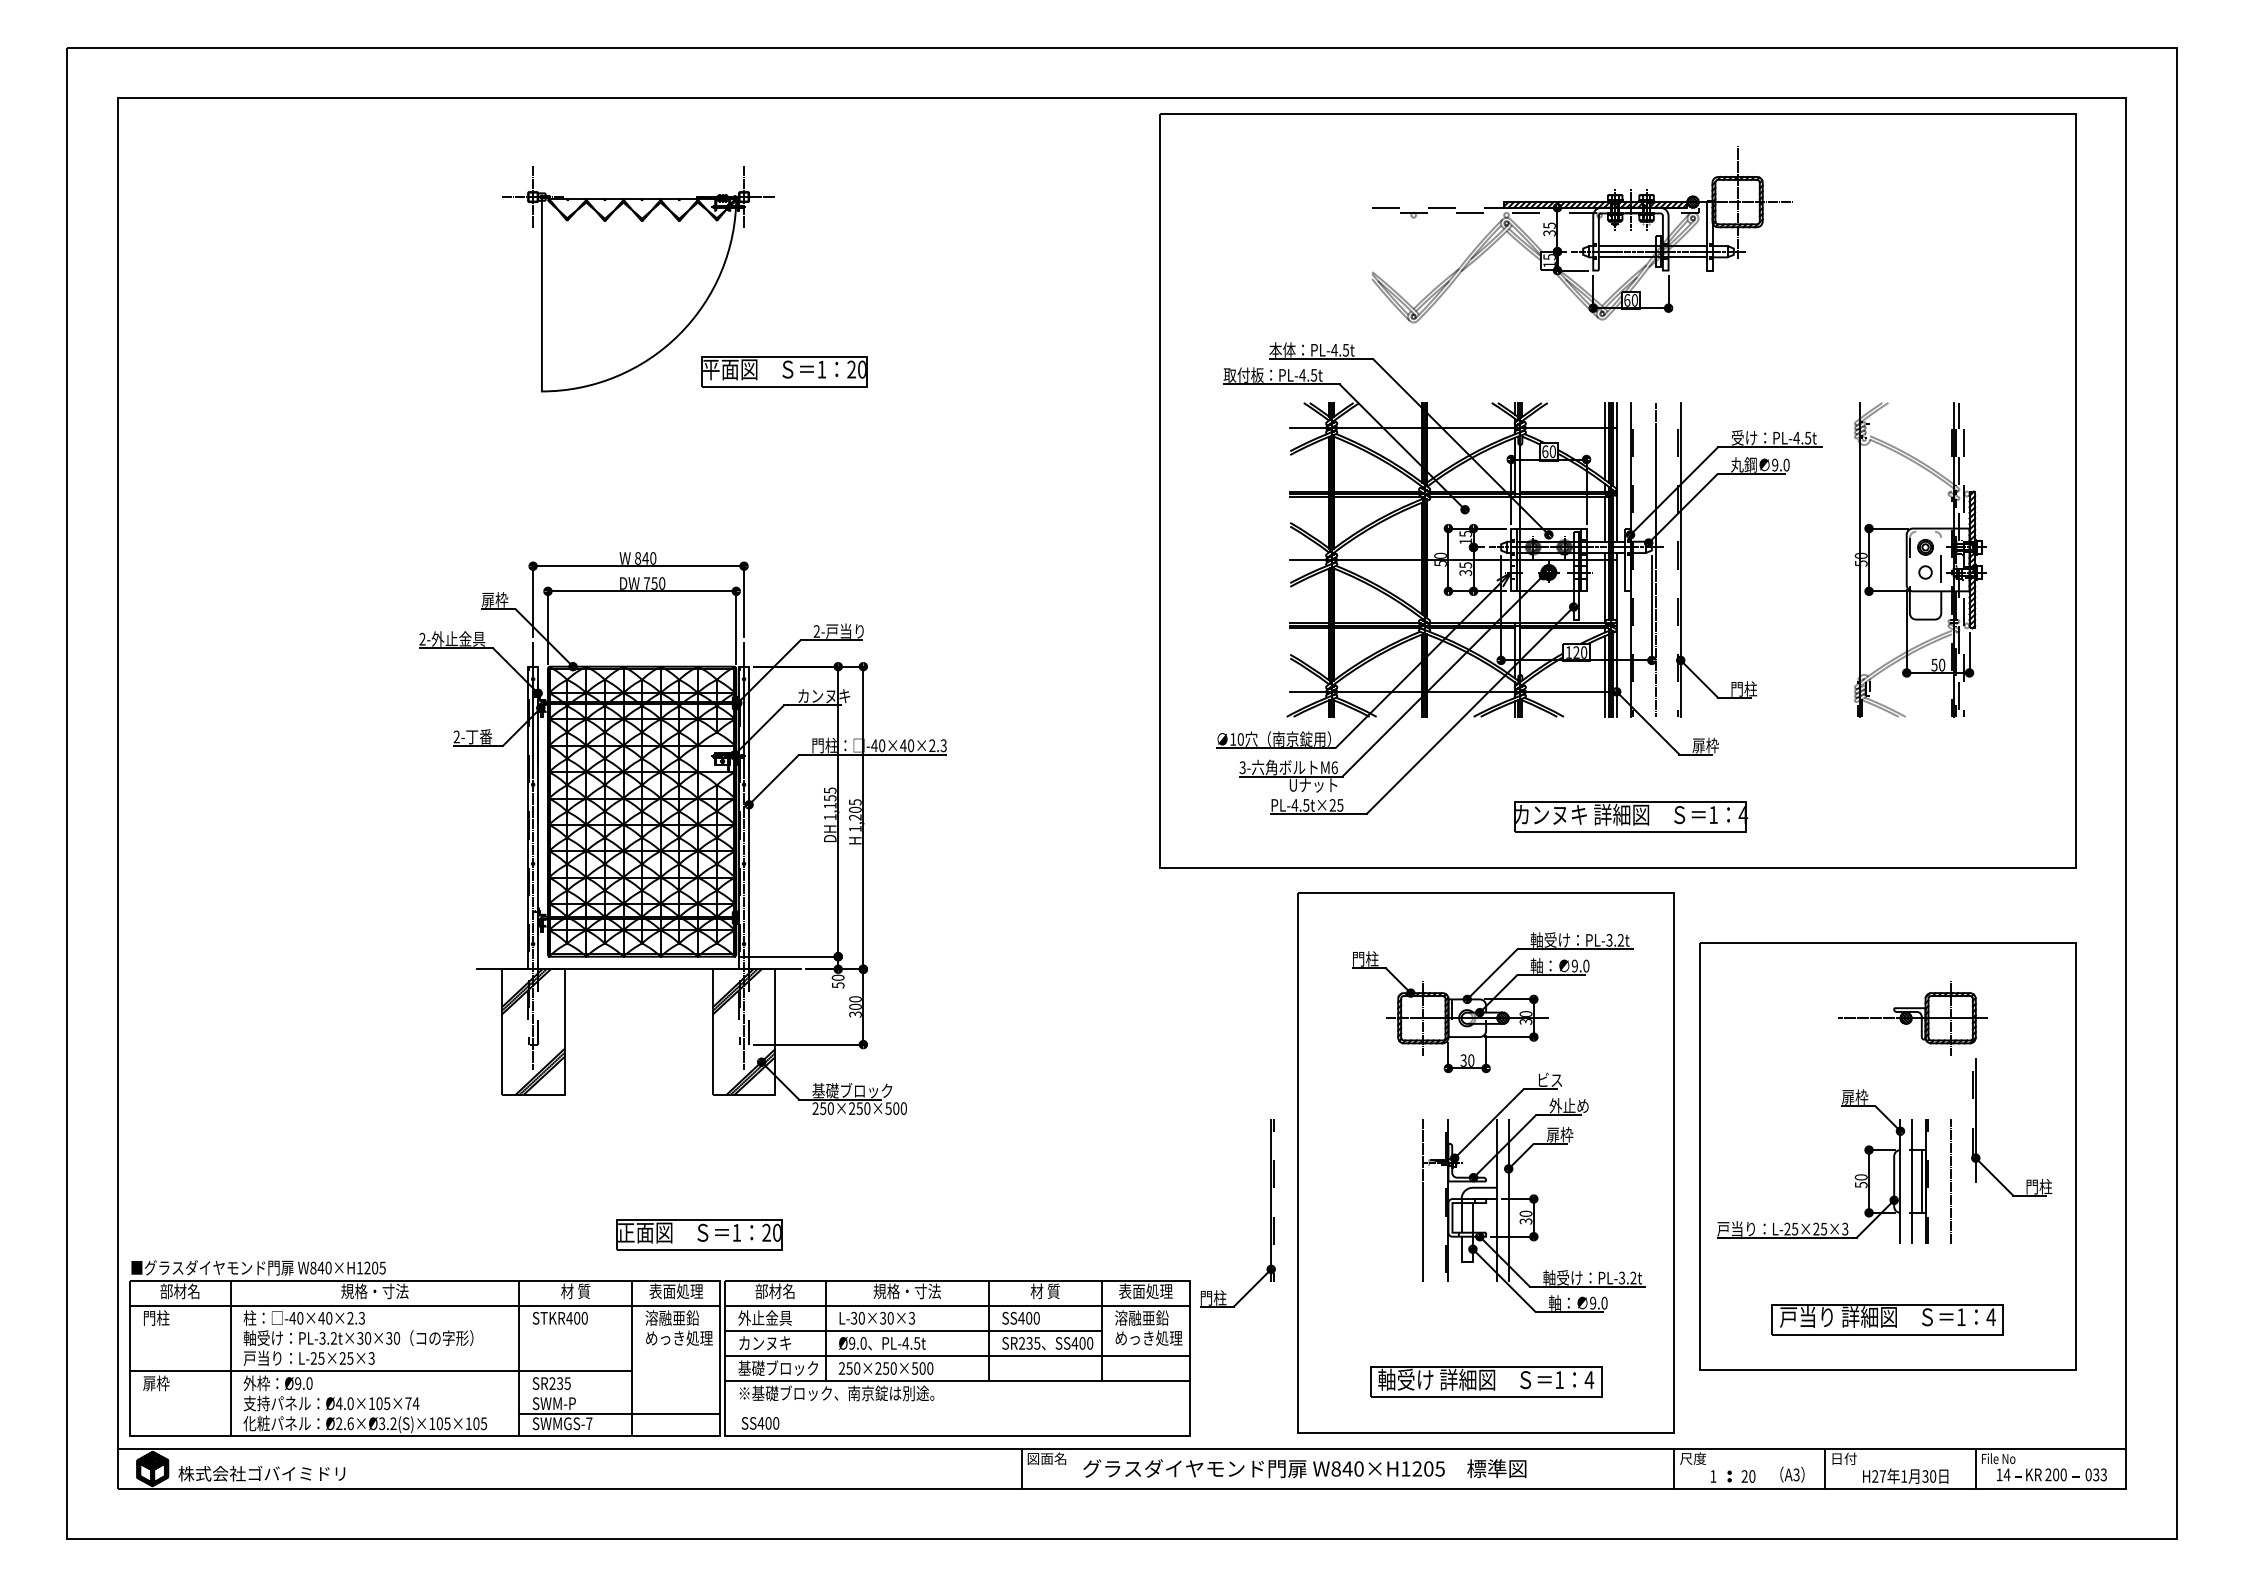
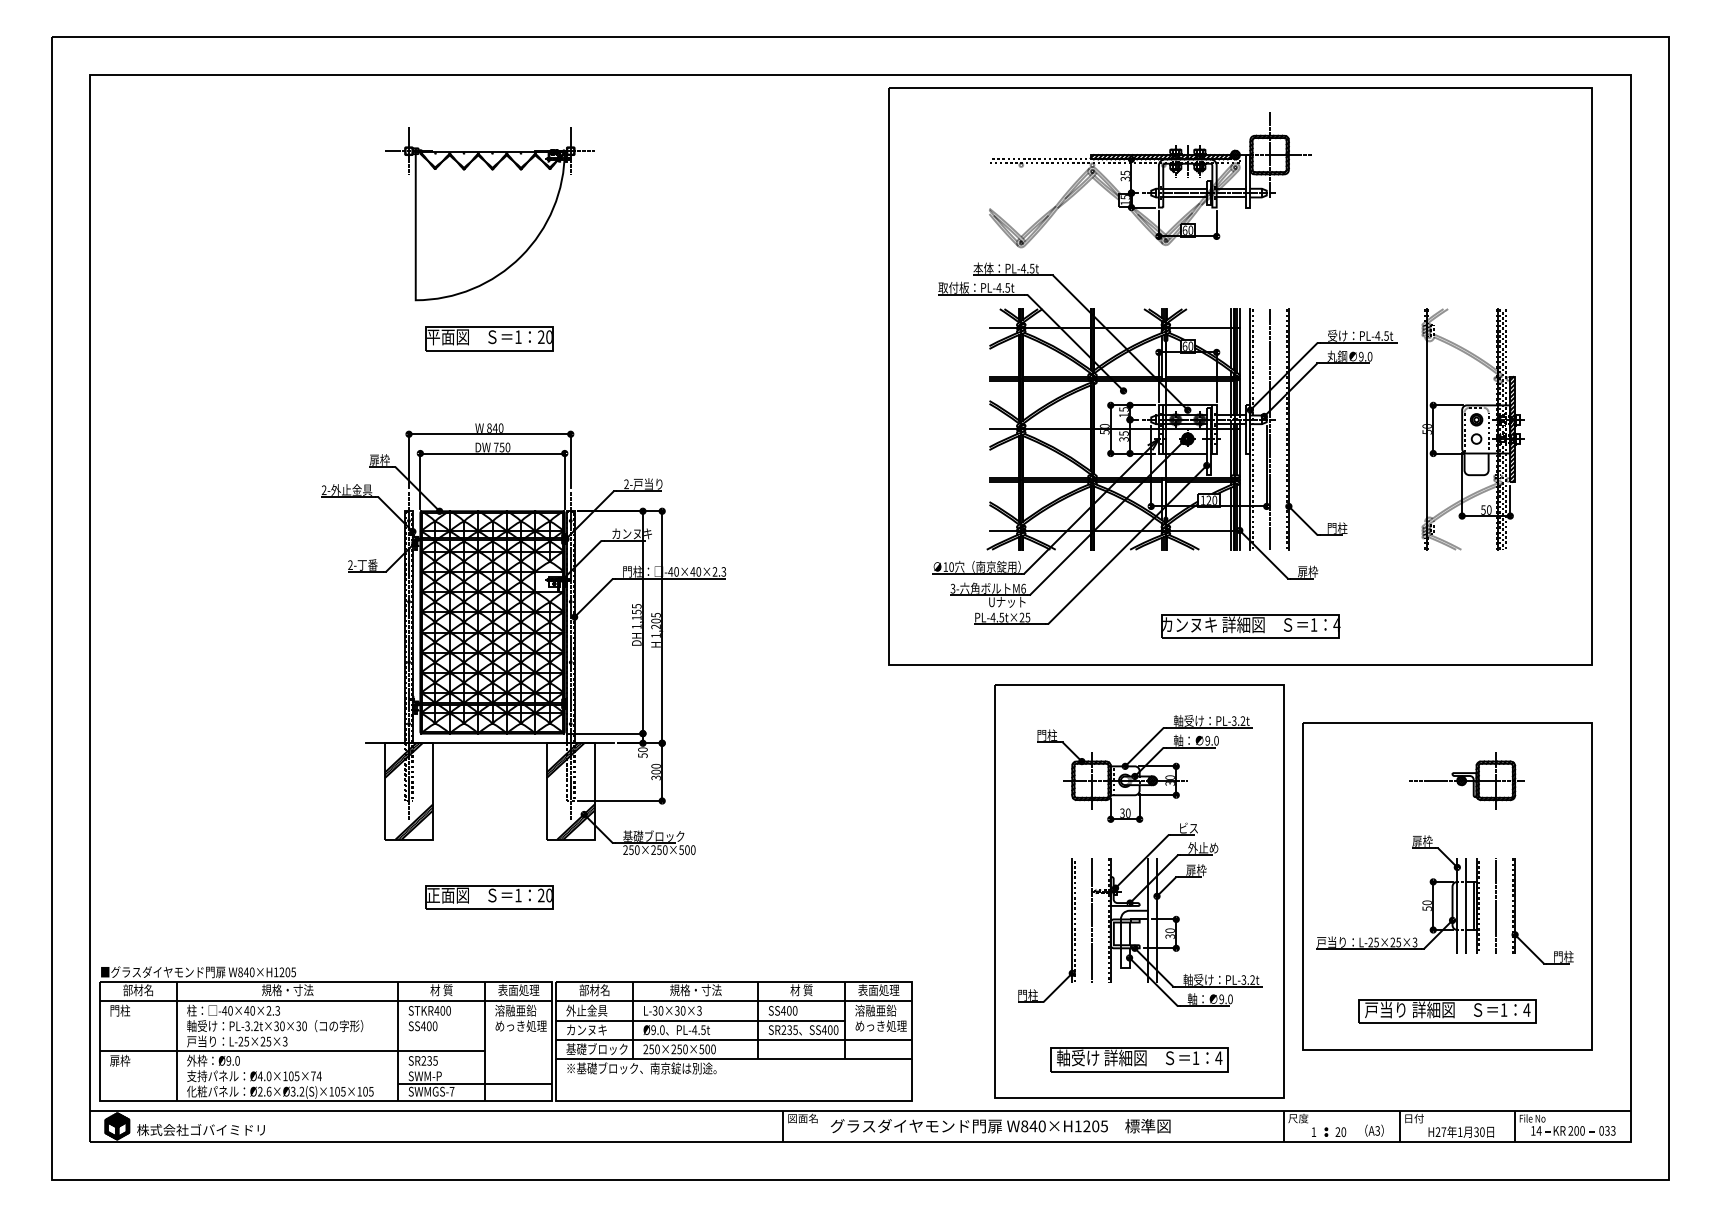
part: (1581, 234) -> (1149, 179), moved
part: (784, 371) -> (489, 338), moved
part: (1976, 1127) -> (1515, 911), moved
part: (1270, 1213) -> (1071, 930), moved
part: (699, 1234) -> (489, 896), moved
text: (760, 1423) -> (423, 1026), moved

